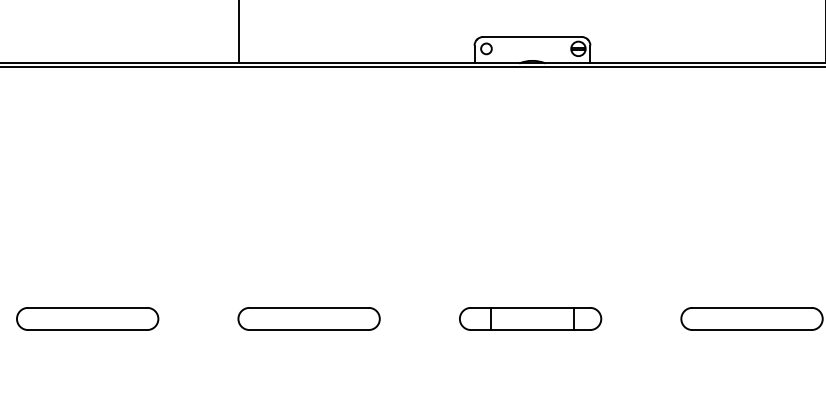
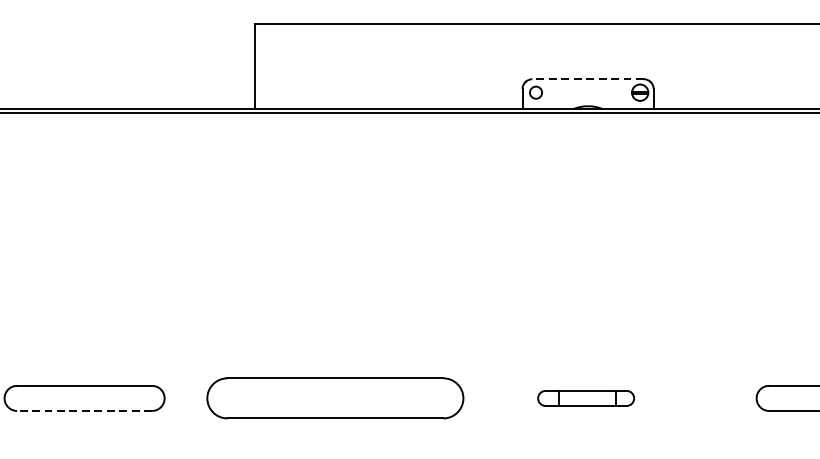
line: (531, 36) -> (587, 78), solid -> dashed
part: (308, 318) -> (334, 397), size x1.6
part: (530, 318) -> (585, 397), size x0.6
line: (87, 330) -> (84, 411), solid -> dashed

